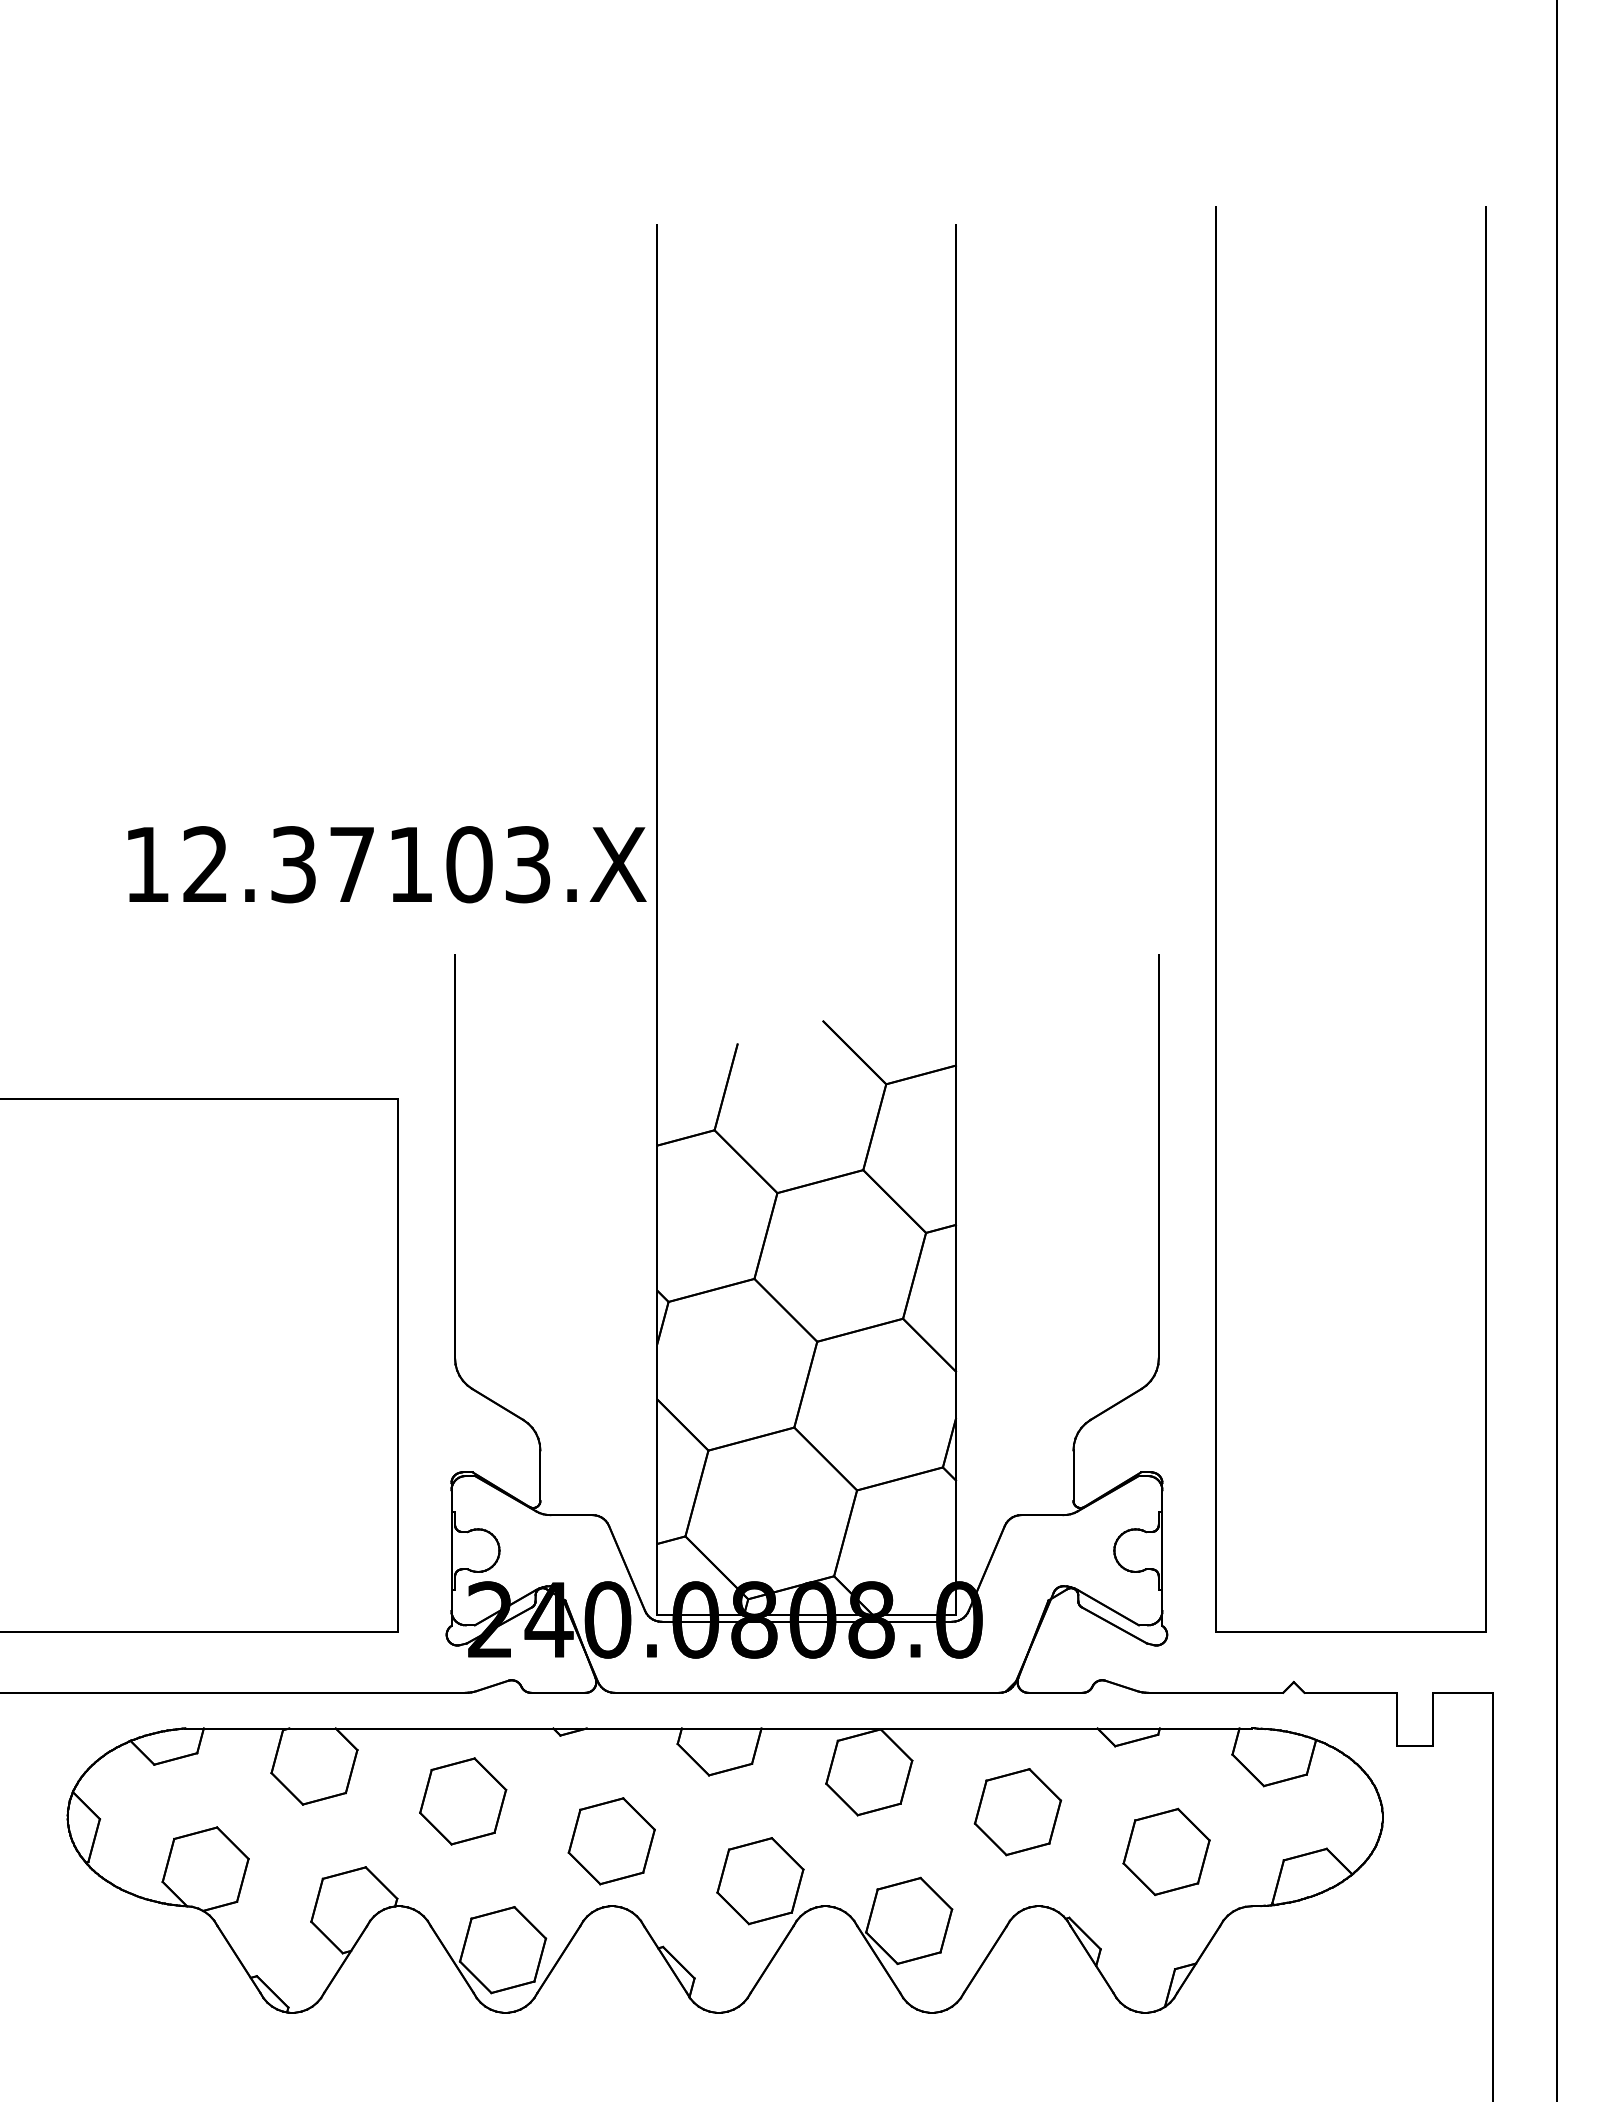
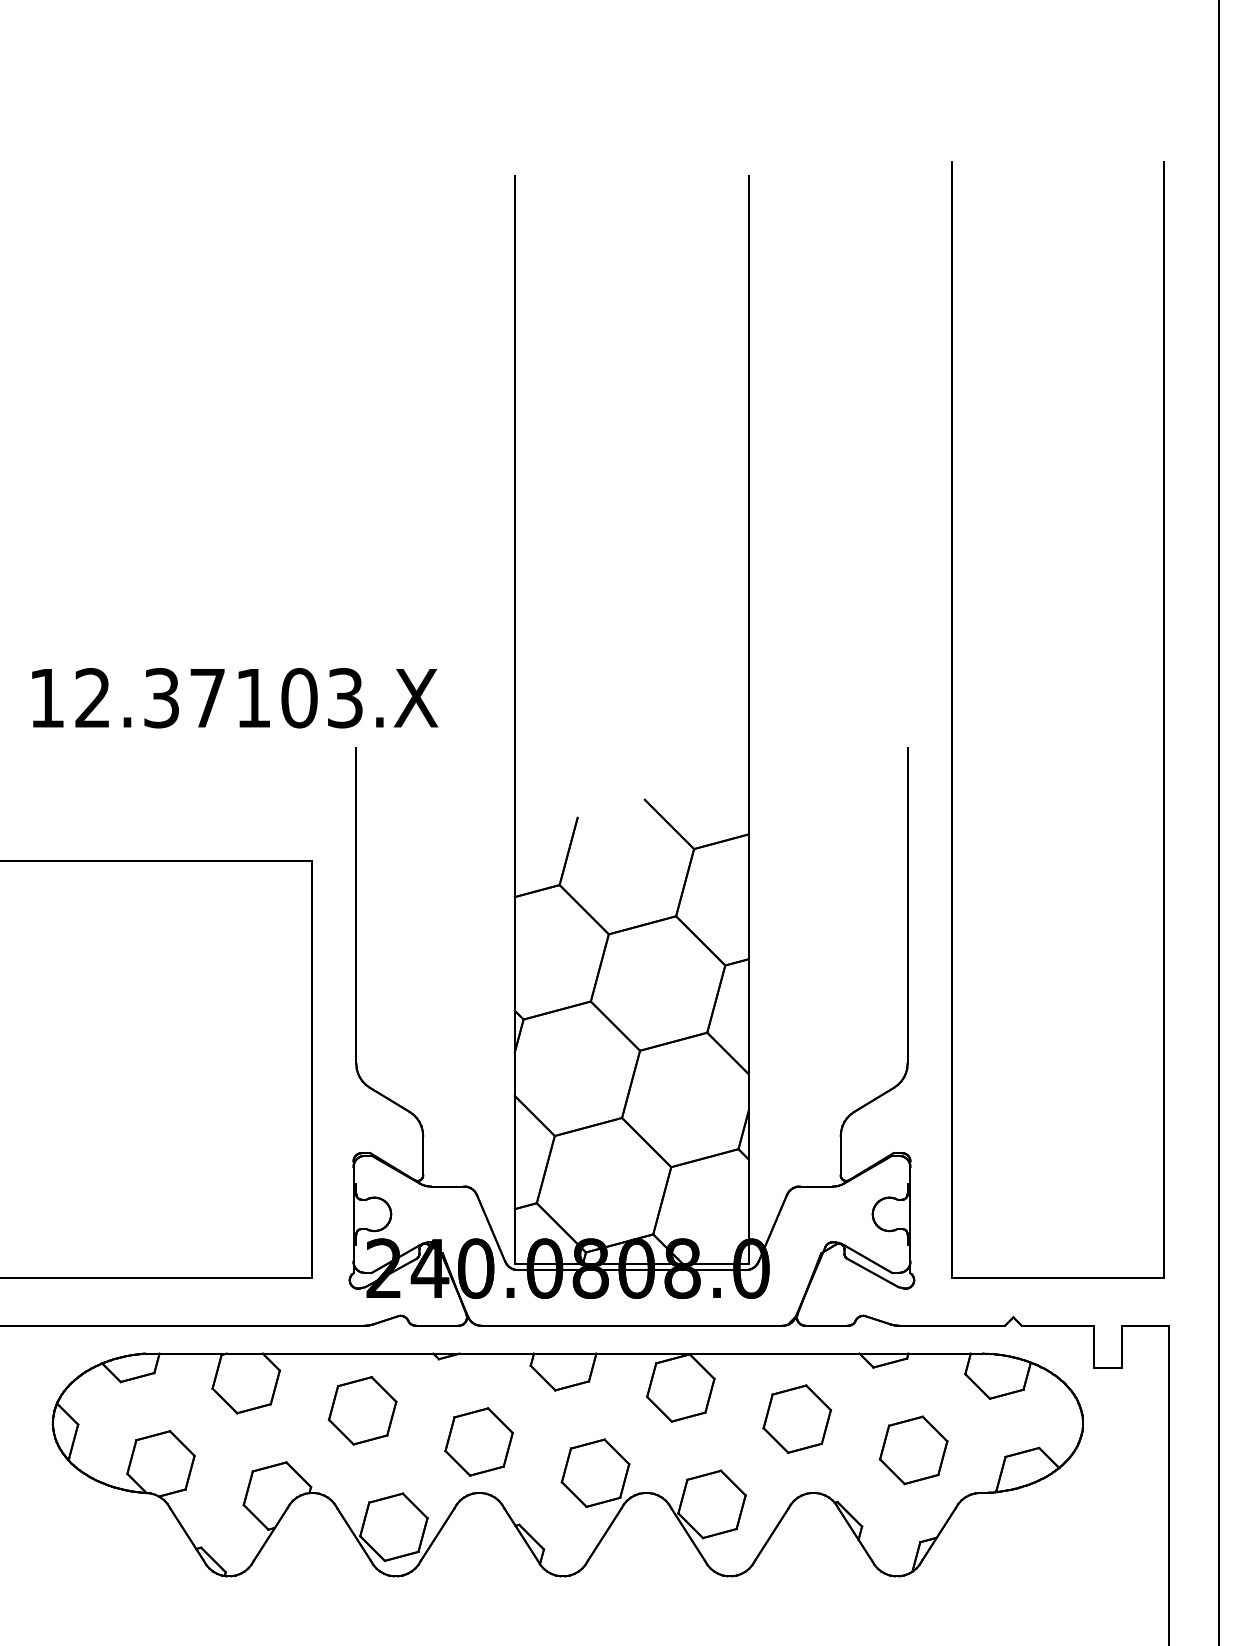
text: (387, 864) -> (235, 698), moved

